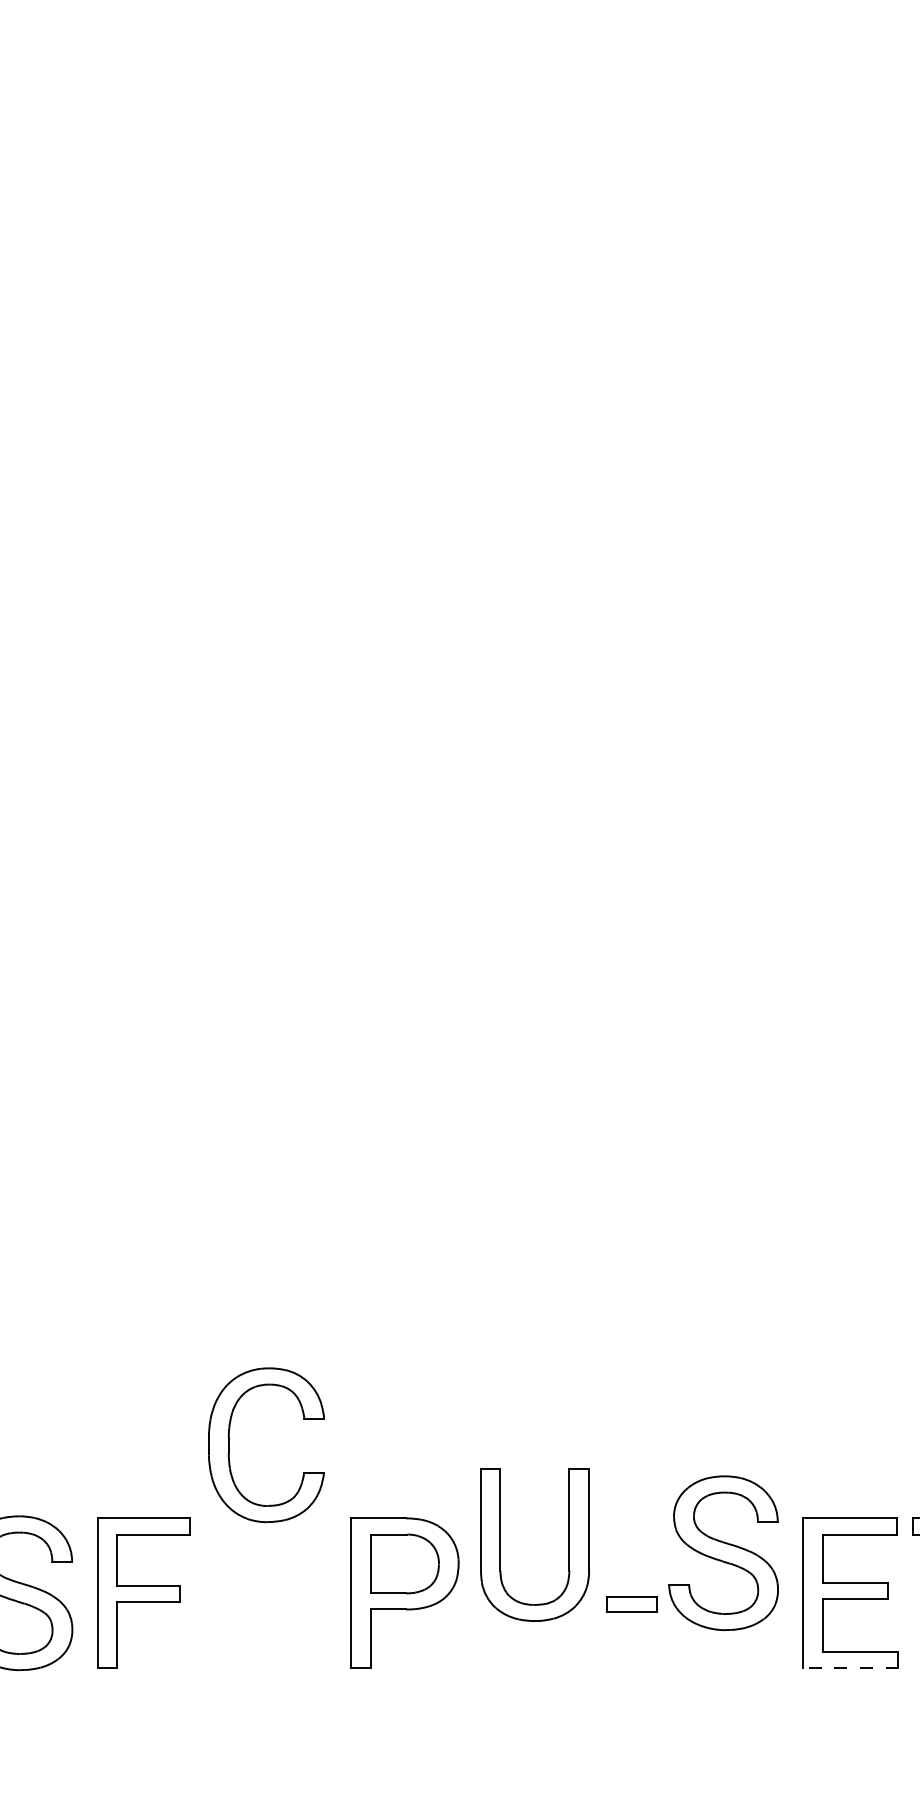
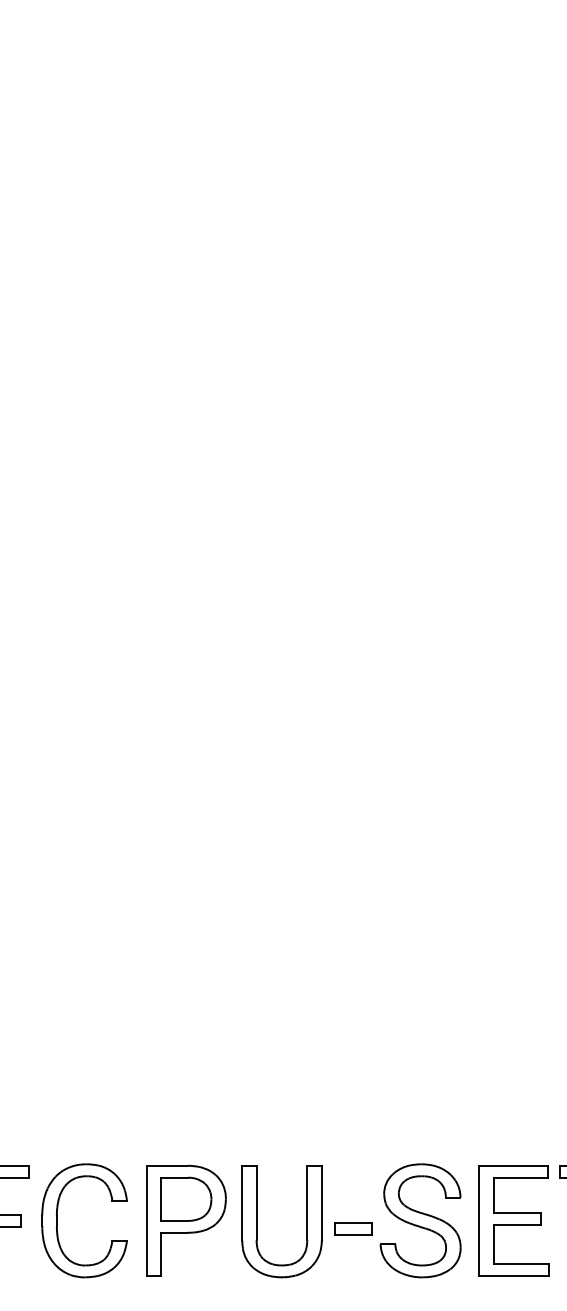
part: (229, 1445) -> (57, 1221), moved
part: (500, 1544) -> (256, 1221), moved
part: (723, 1553) -> (420, 1221), moved
line: (850, 1668) -> (513, 1276), dashed -> solid

